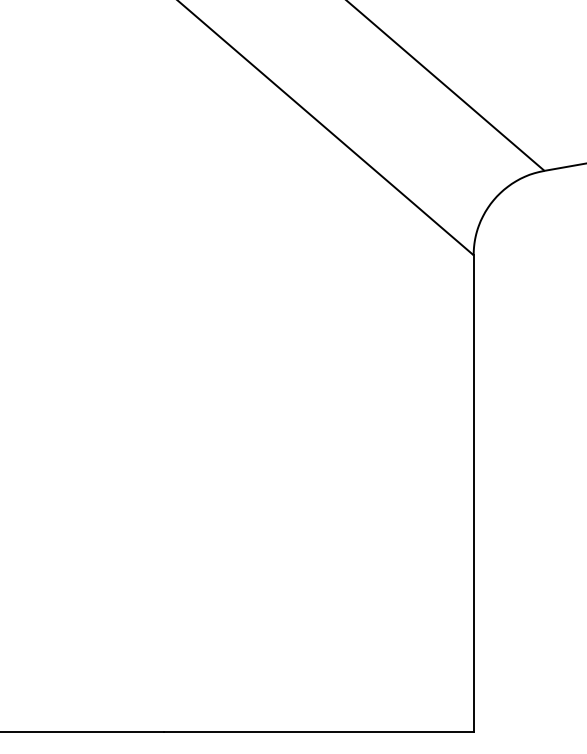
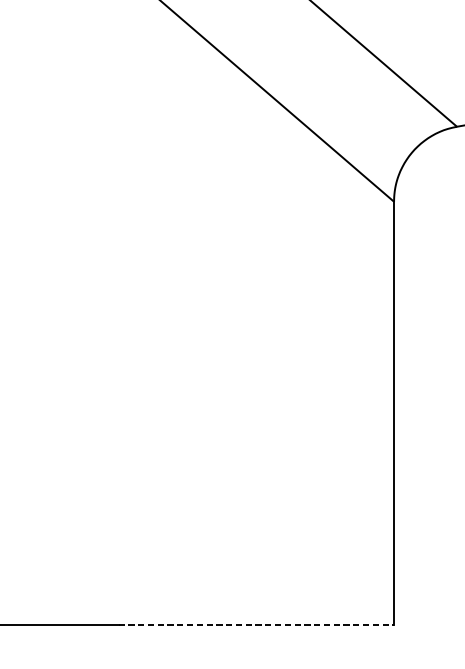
line: (318, 731) -> (256, 625), solid -> dashed

